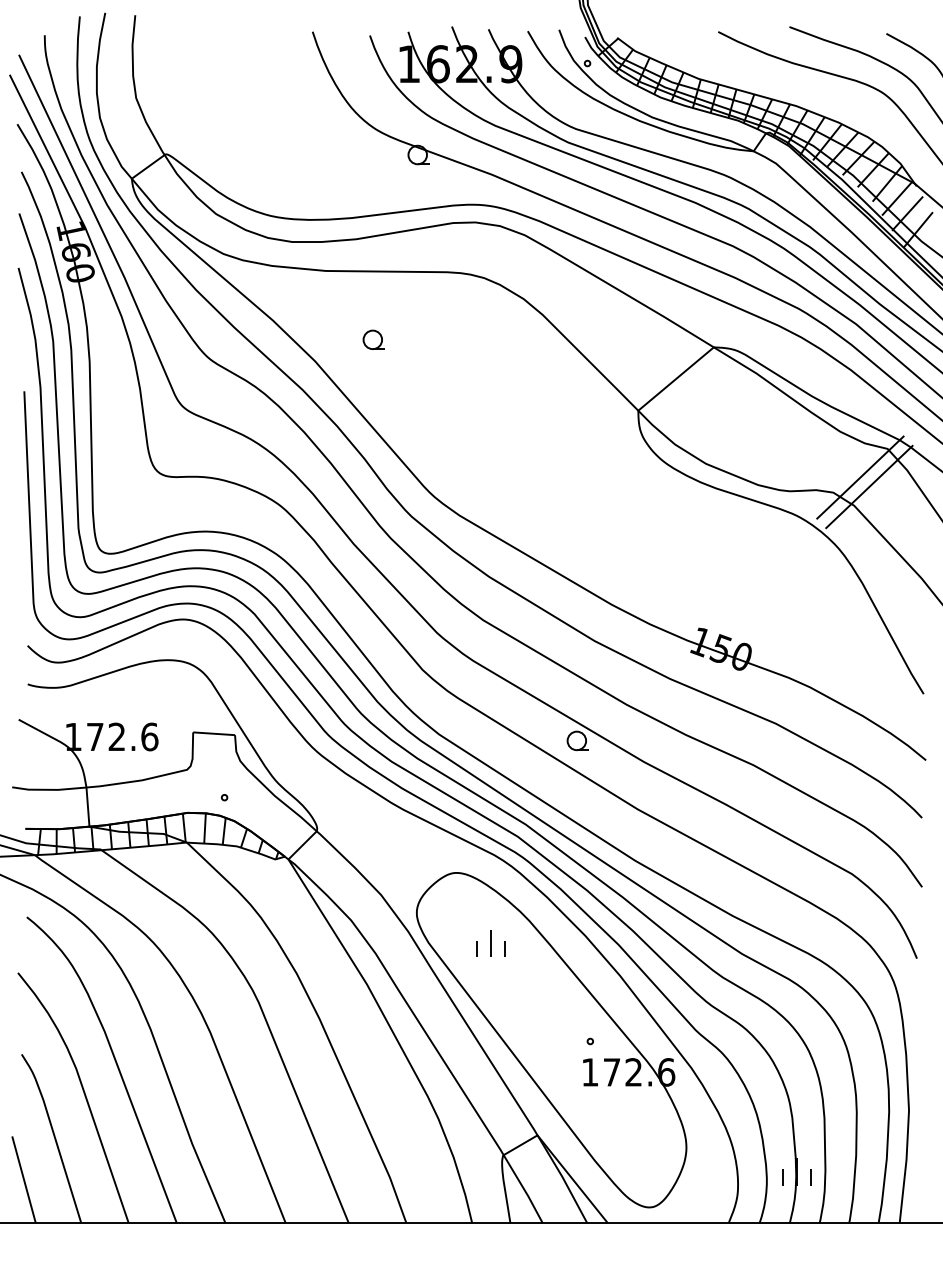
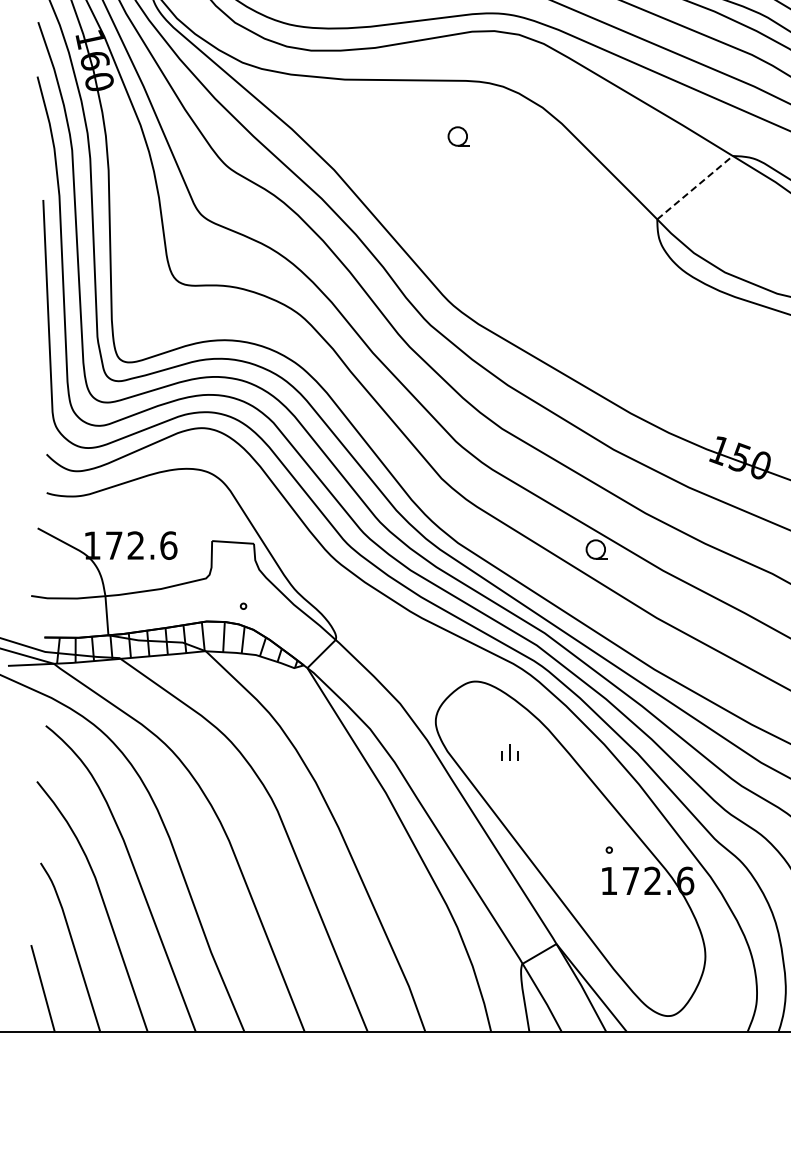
part: (373, 339) -> (458, 136), moved
line: (676, 378) -> (695, 187), solid -> dashed
part: (490, 943) -> (509, 752), size x0.6

